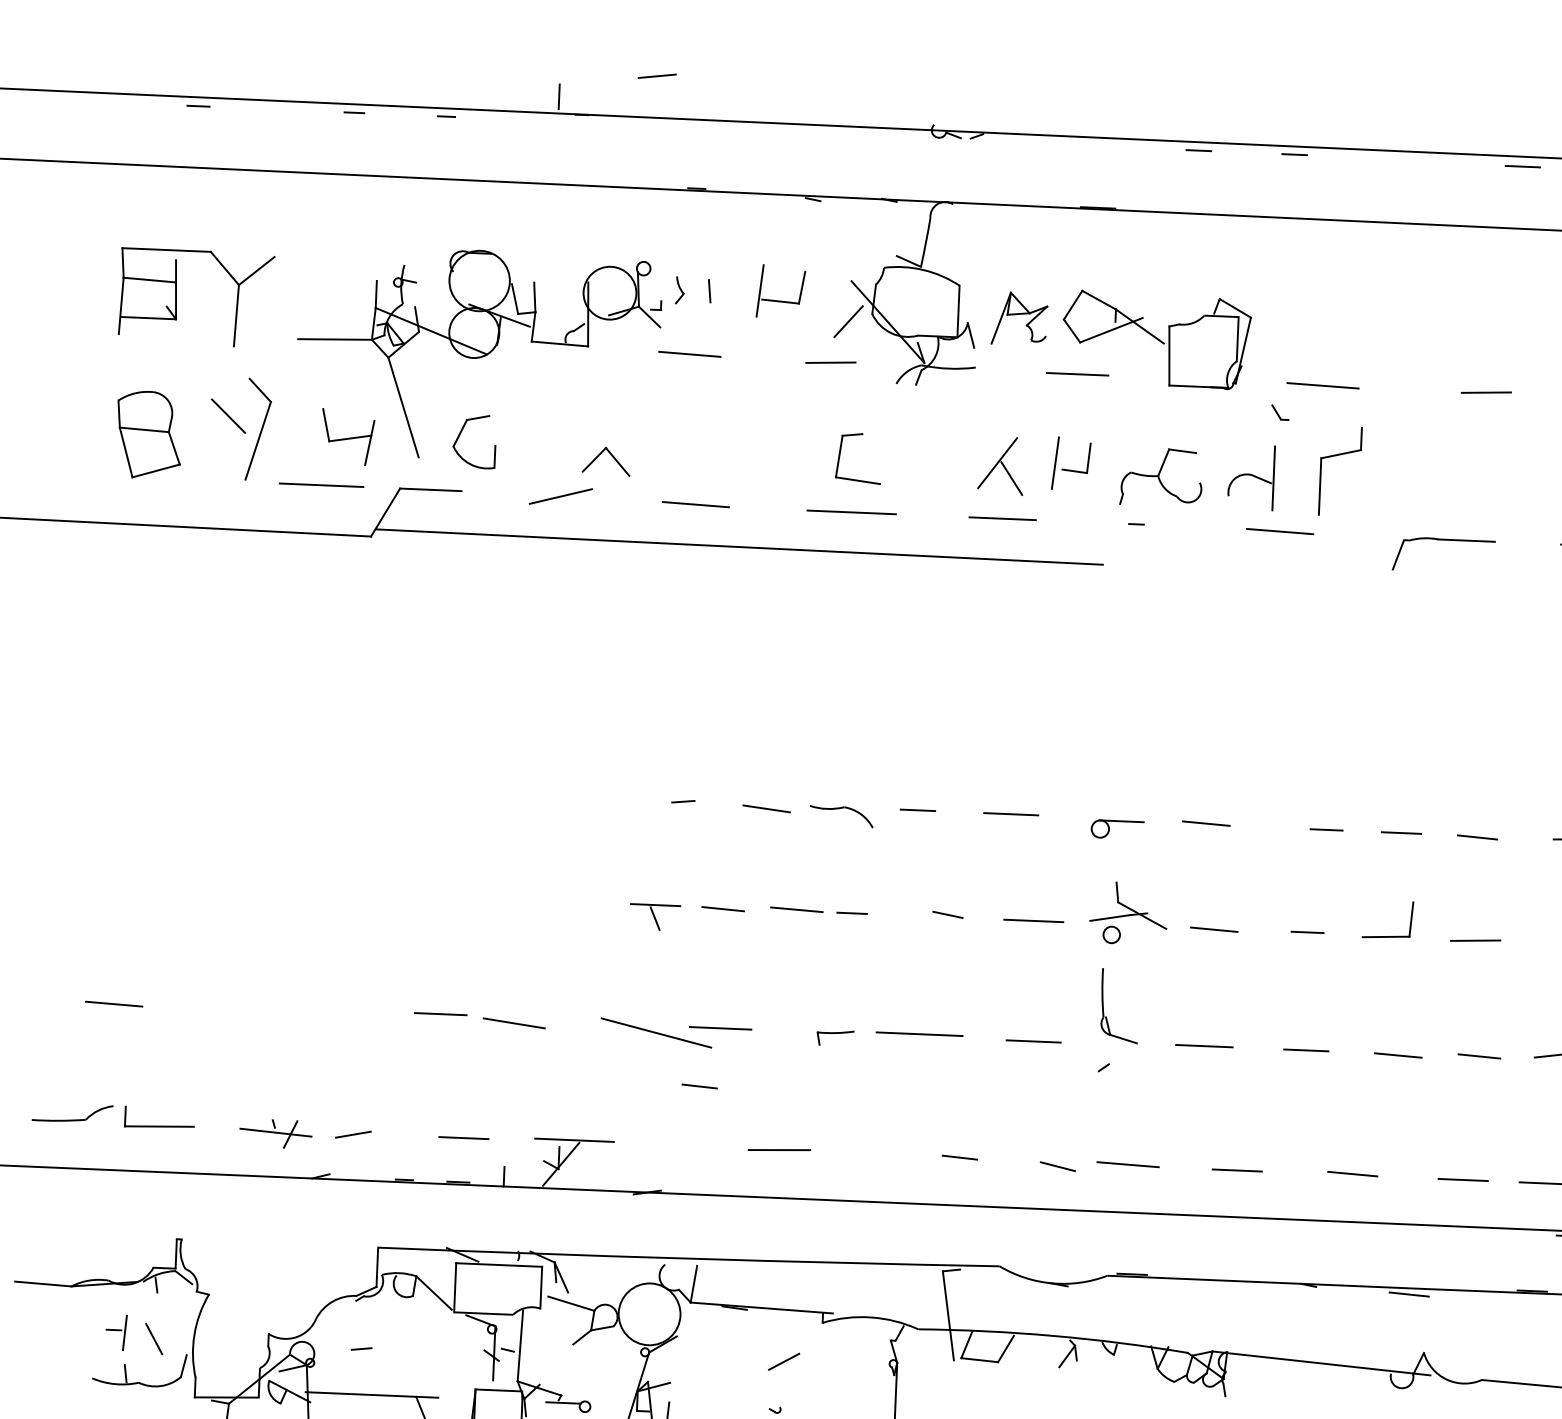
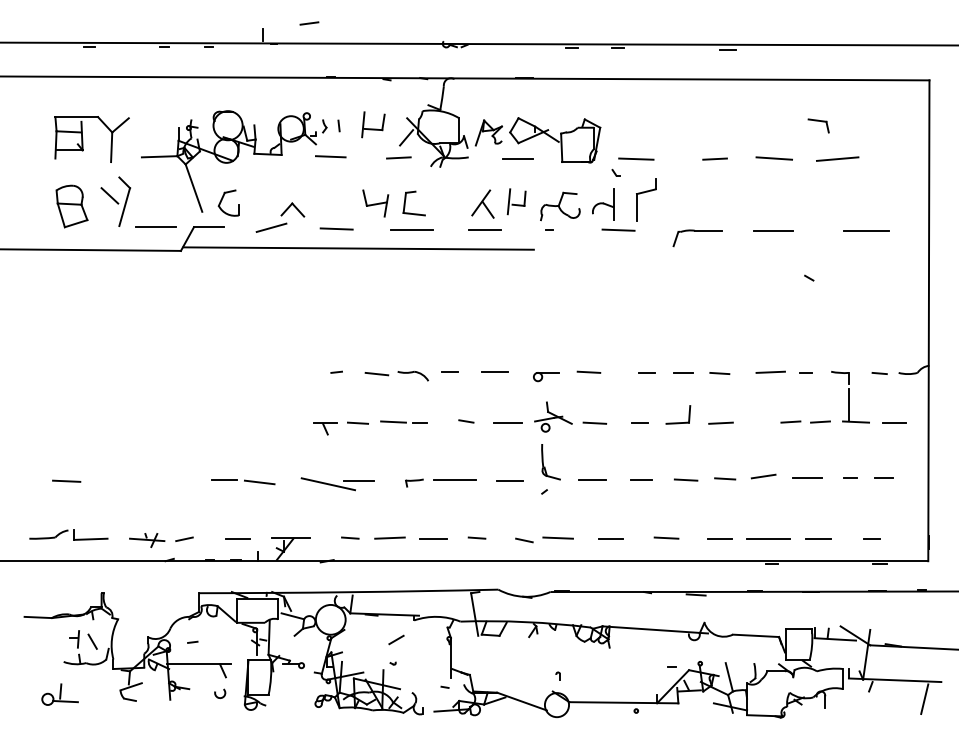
part: (347, 437) -> (375, 203), moved
line: (700, 1085) -> (350, 537), moved
line: (869, 1154) -> (433, 538), added

